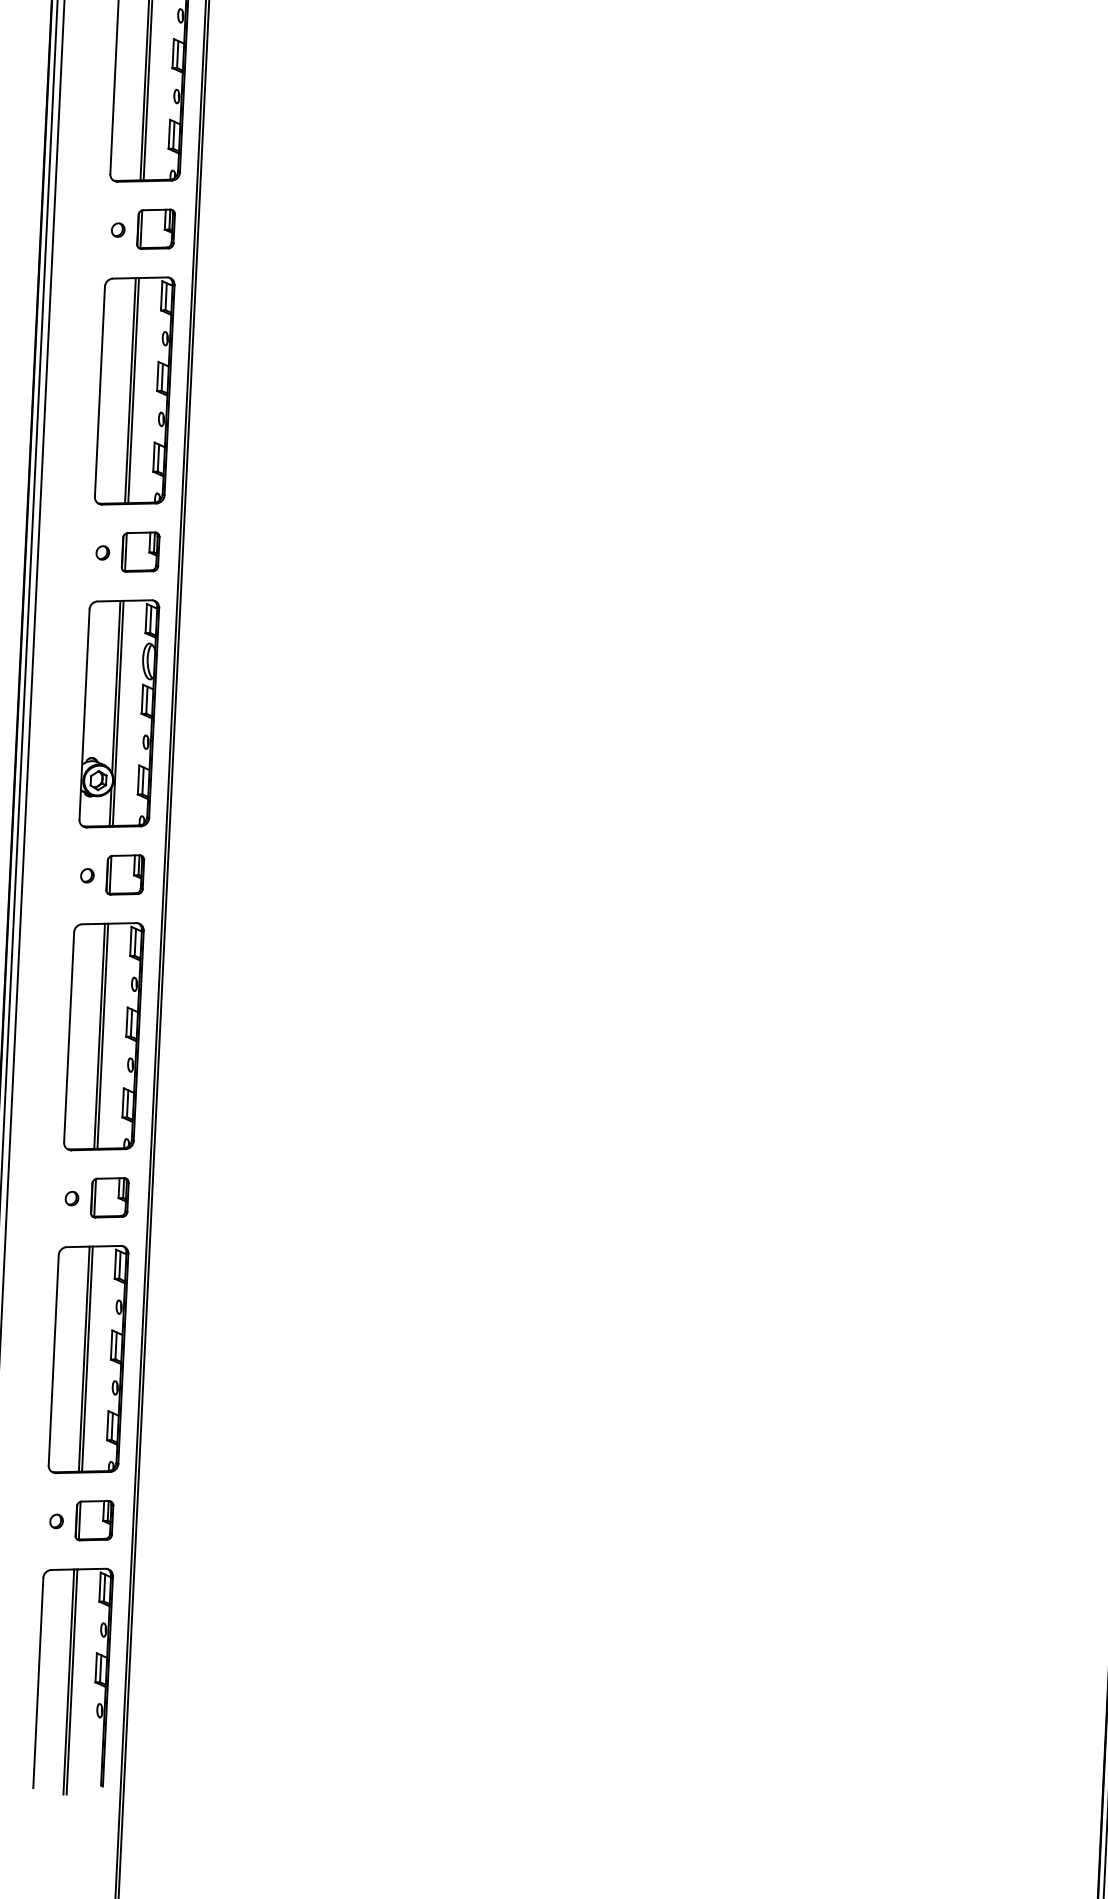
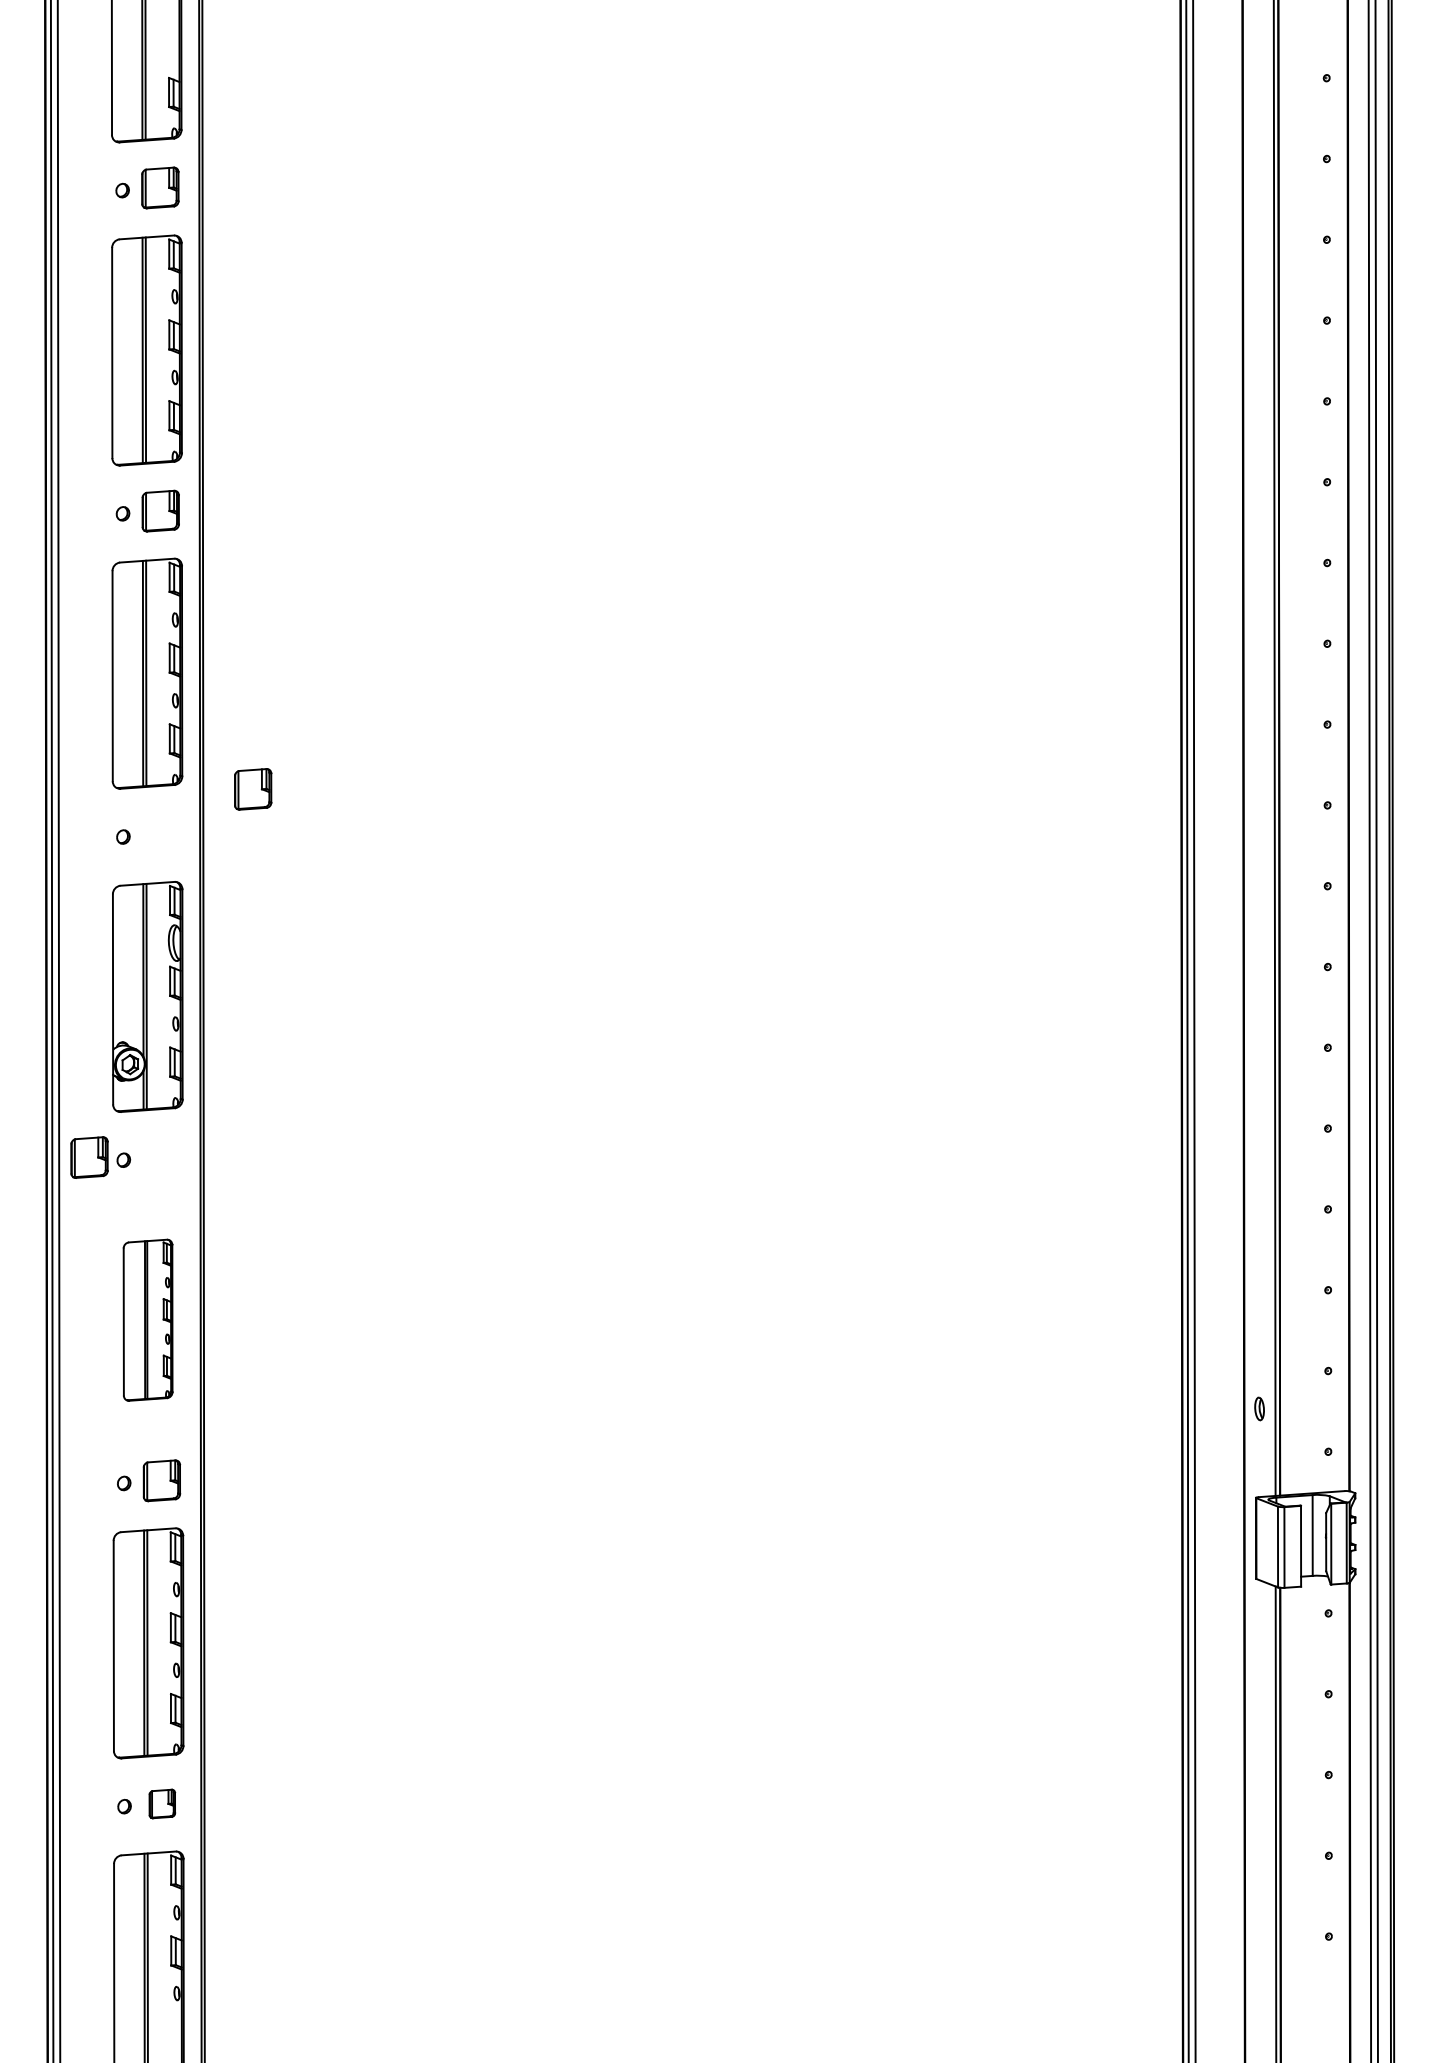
part: (140, 552) -> (253, 789), moved
part: (125, 874) -> (89, 1157), moved
part: (103, 1037) -> (147, 1320), size x0.7
part: (94, 1520) -> (162, 1803), size x0.7

